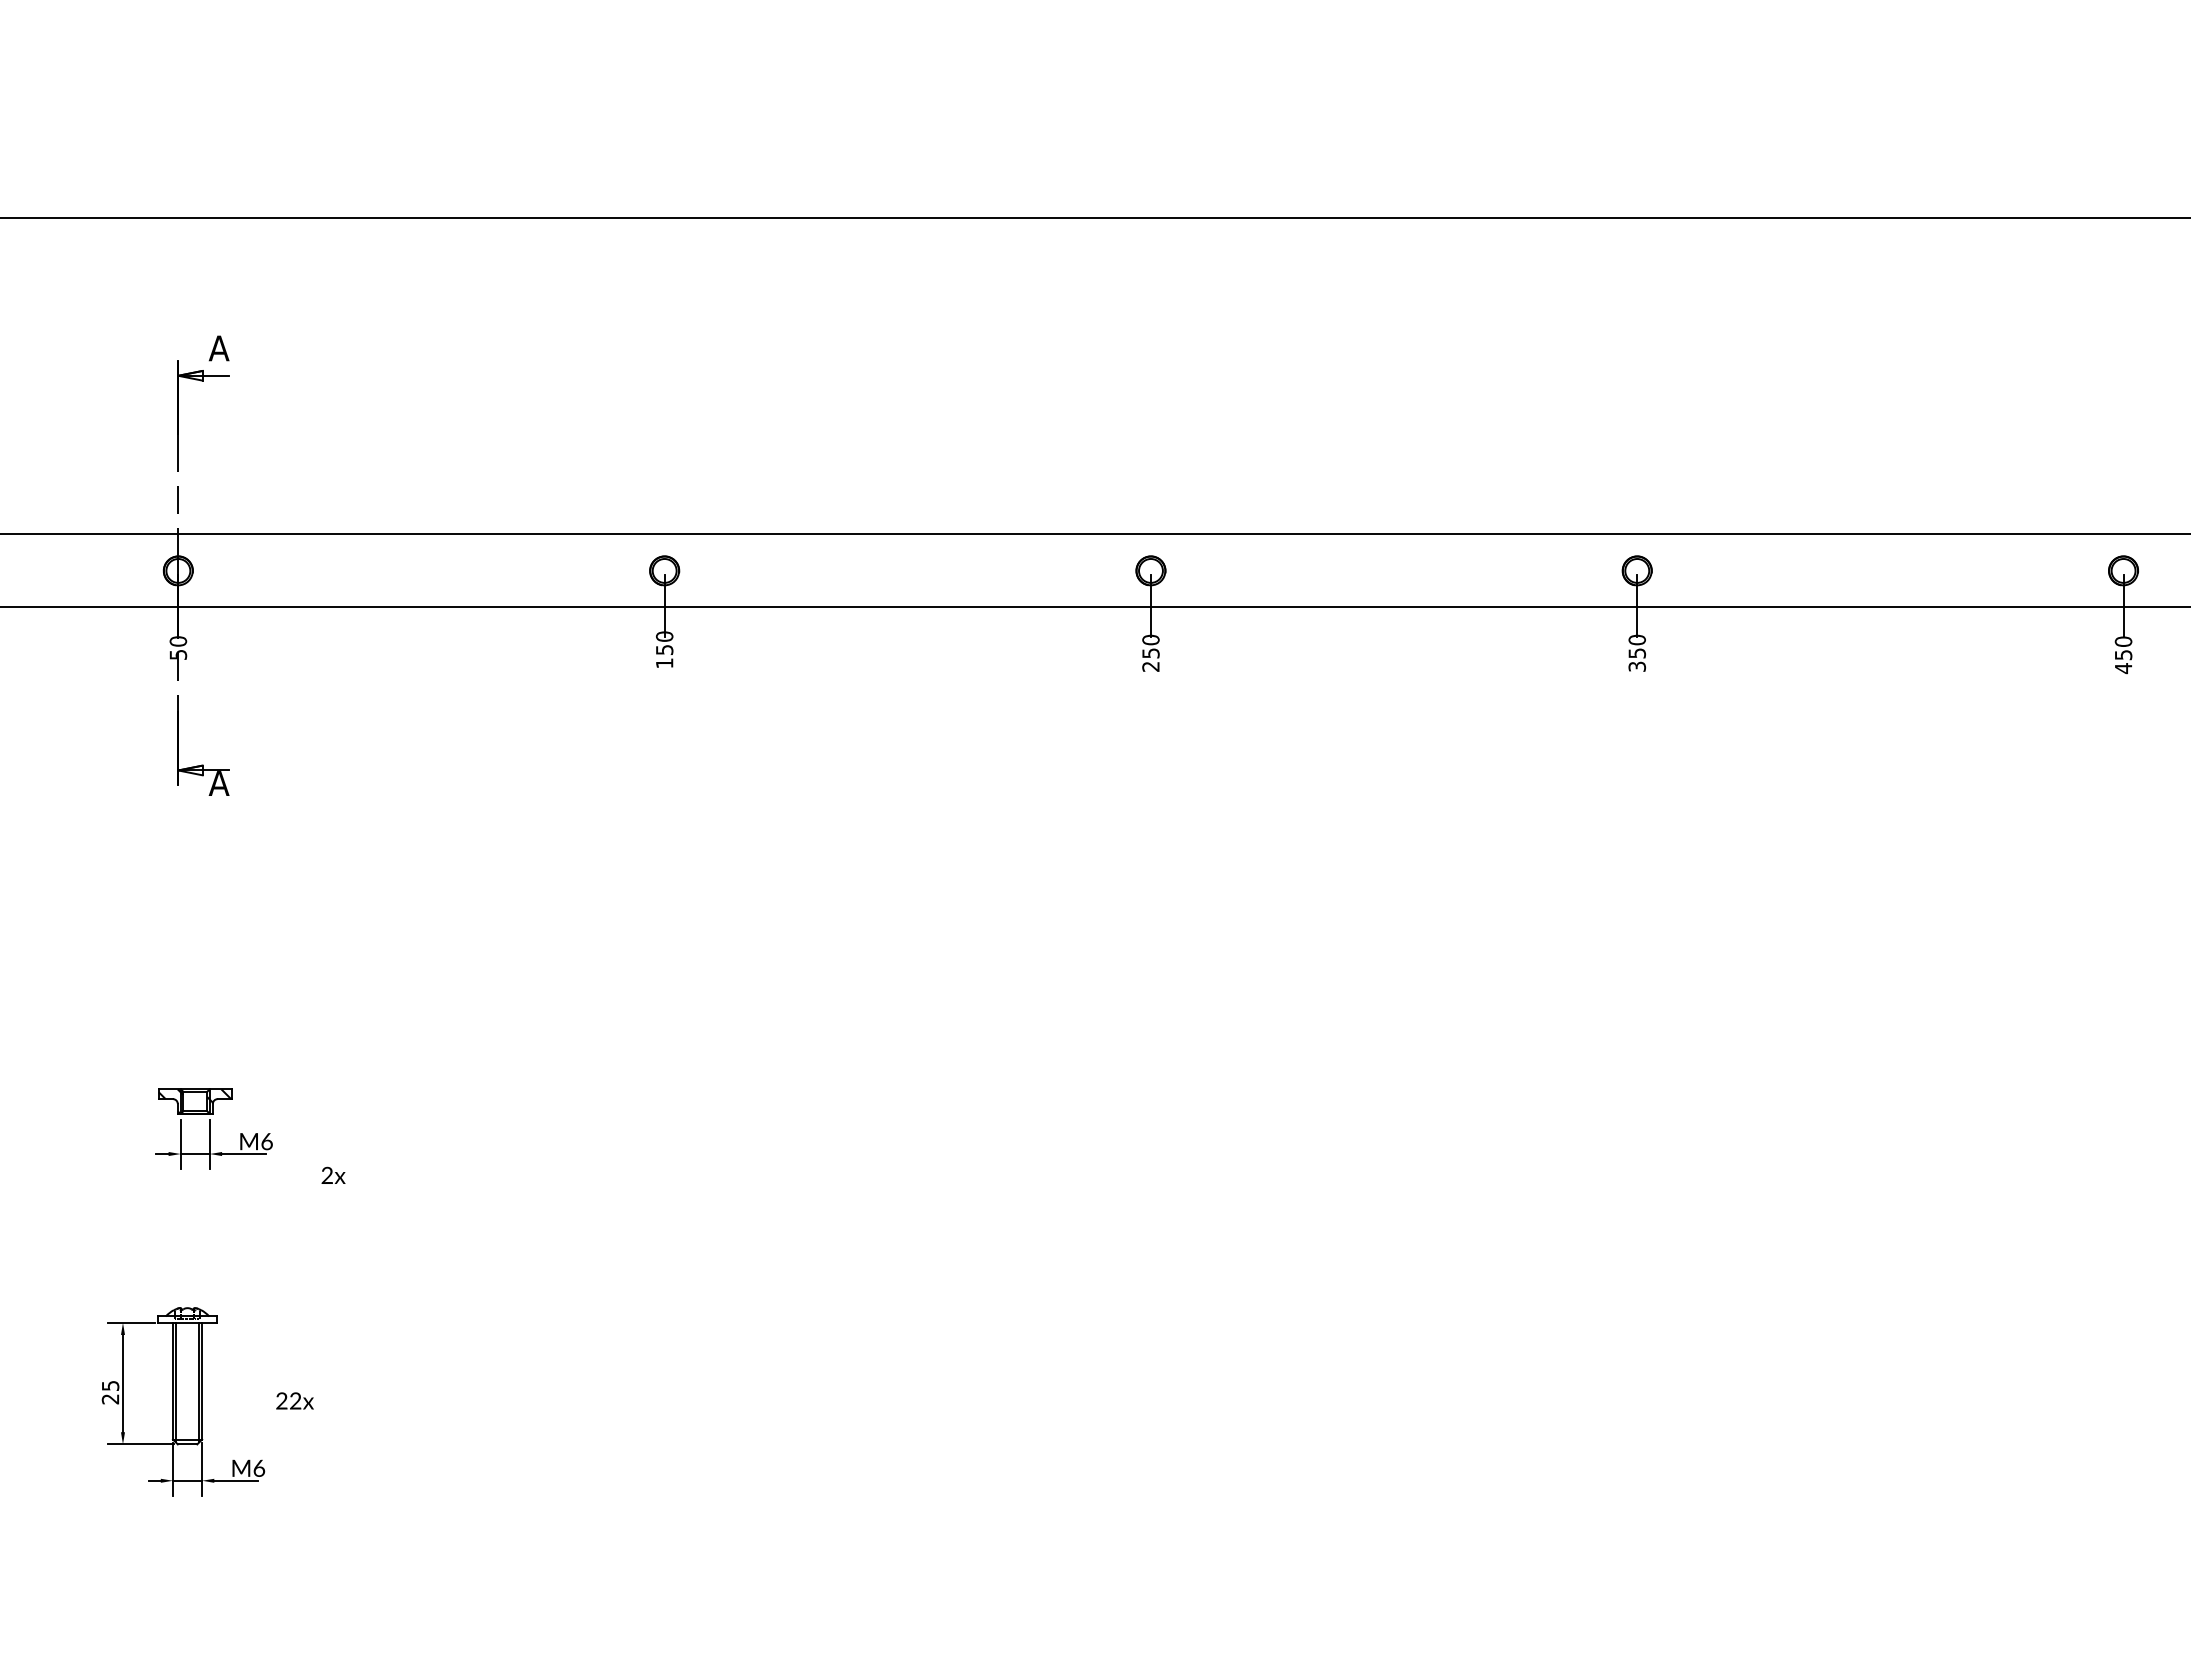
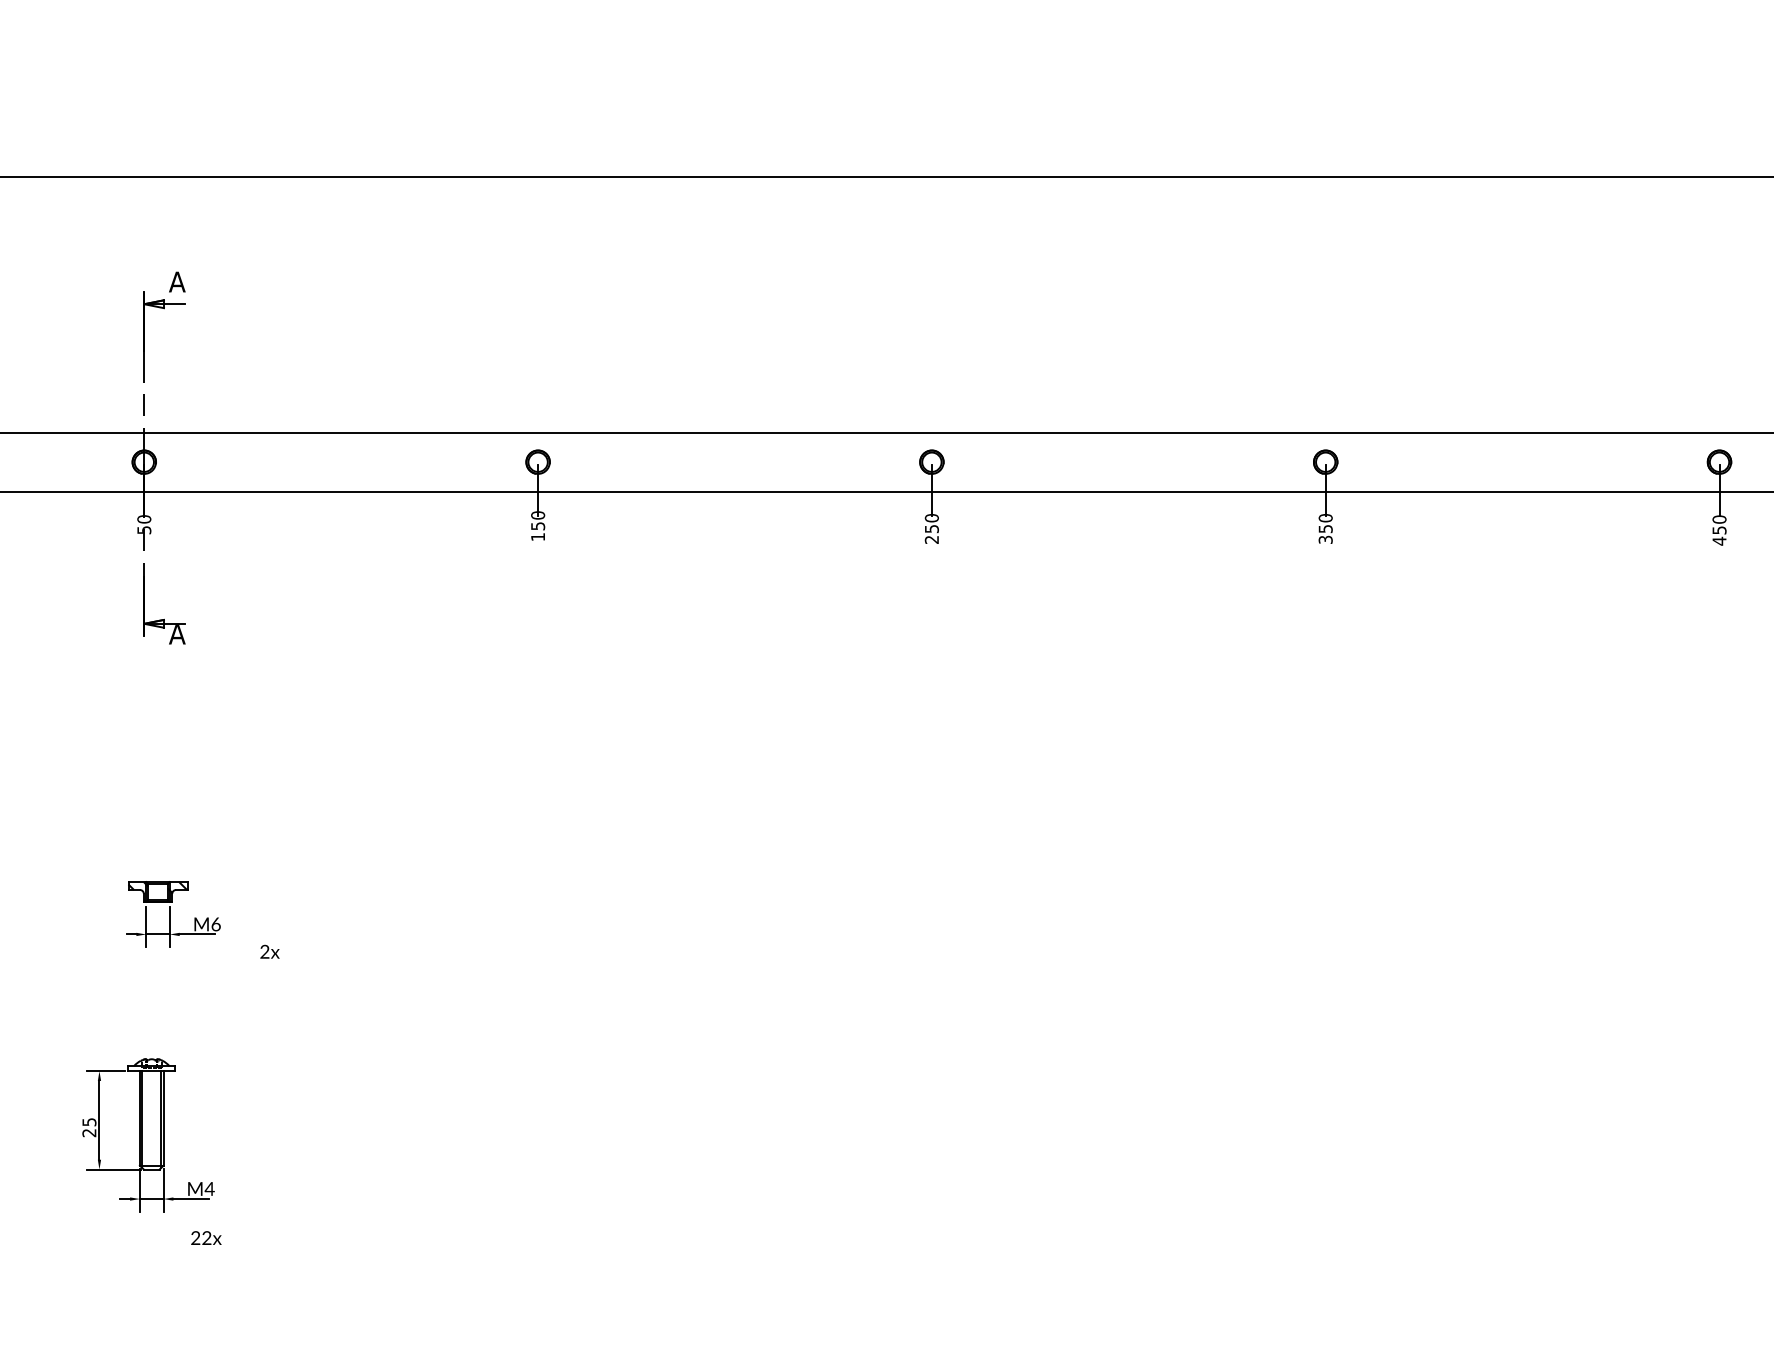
text: (294, 1400) -> (205, 1237), moved
text: (258, 1468) -> (209, 1189), M6 -> M4

